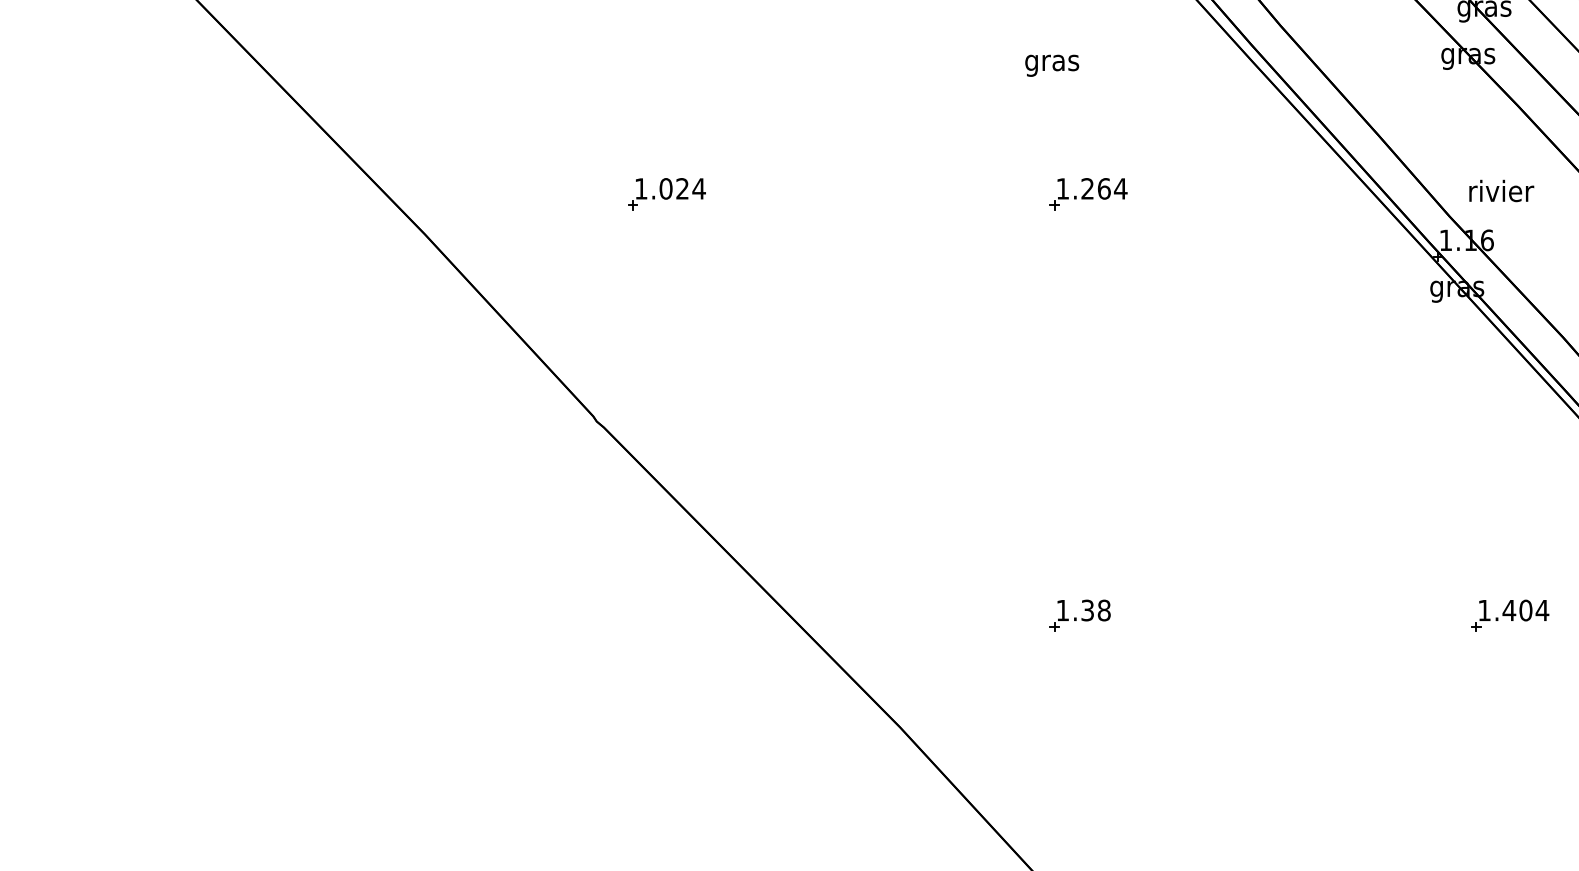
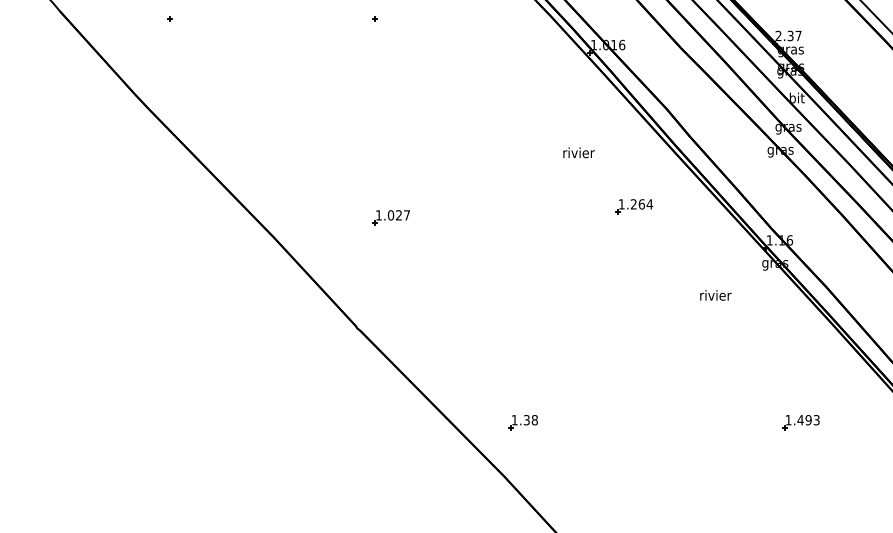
text: (1052, 61) -> (578, 153), gras -> rivier
text: (697, 189) -> (406, 215), 1.024 -> 1.027
text: (1500, 191) -> (715, 295), moved
part: (1089, 193) -> (634, 206), moved
text: (1533, 611) -> (812, 420), 1.404 -> 1.493
part: (1078, 615) -> (522, 422), moved

